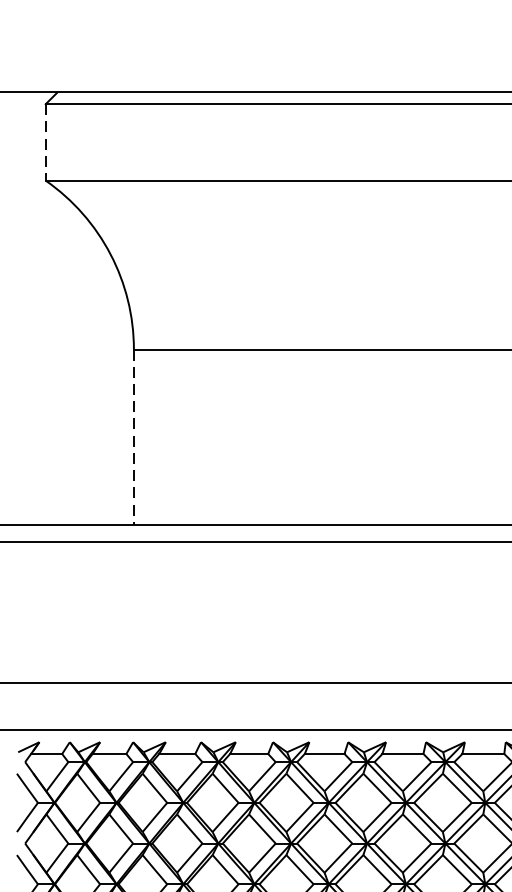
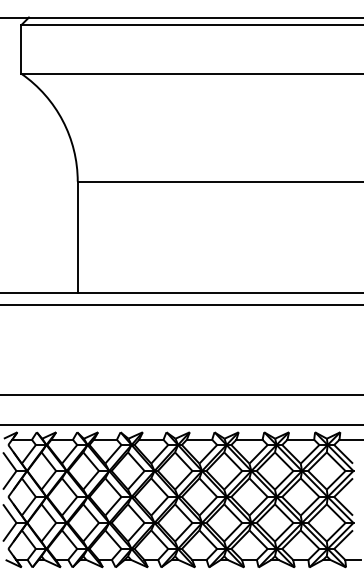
line: (45, 142) -> (21, 49), dashed -> solid
line: (133, 437) -> (77, 237), dashed -> solid

